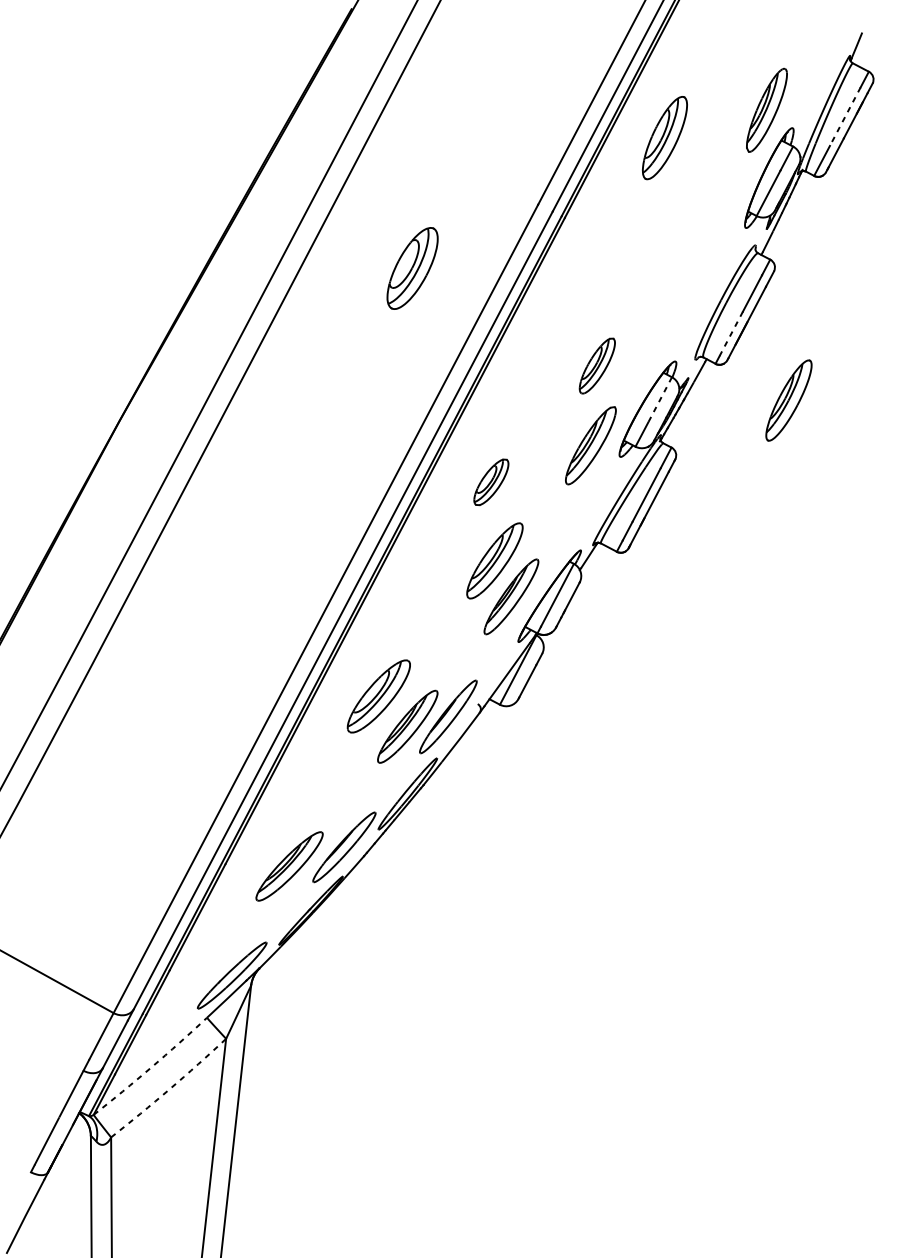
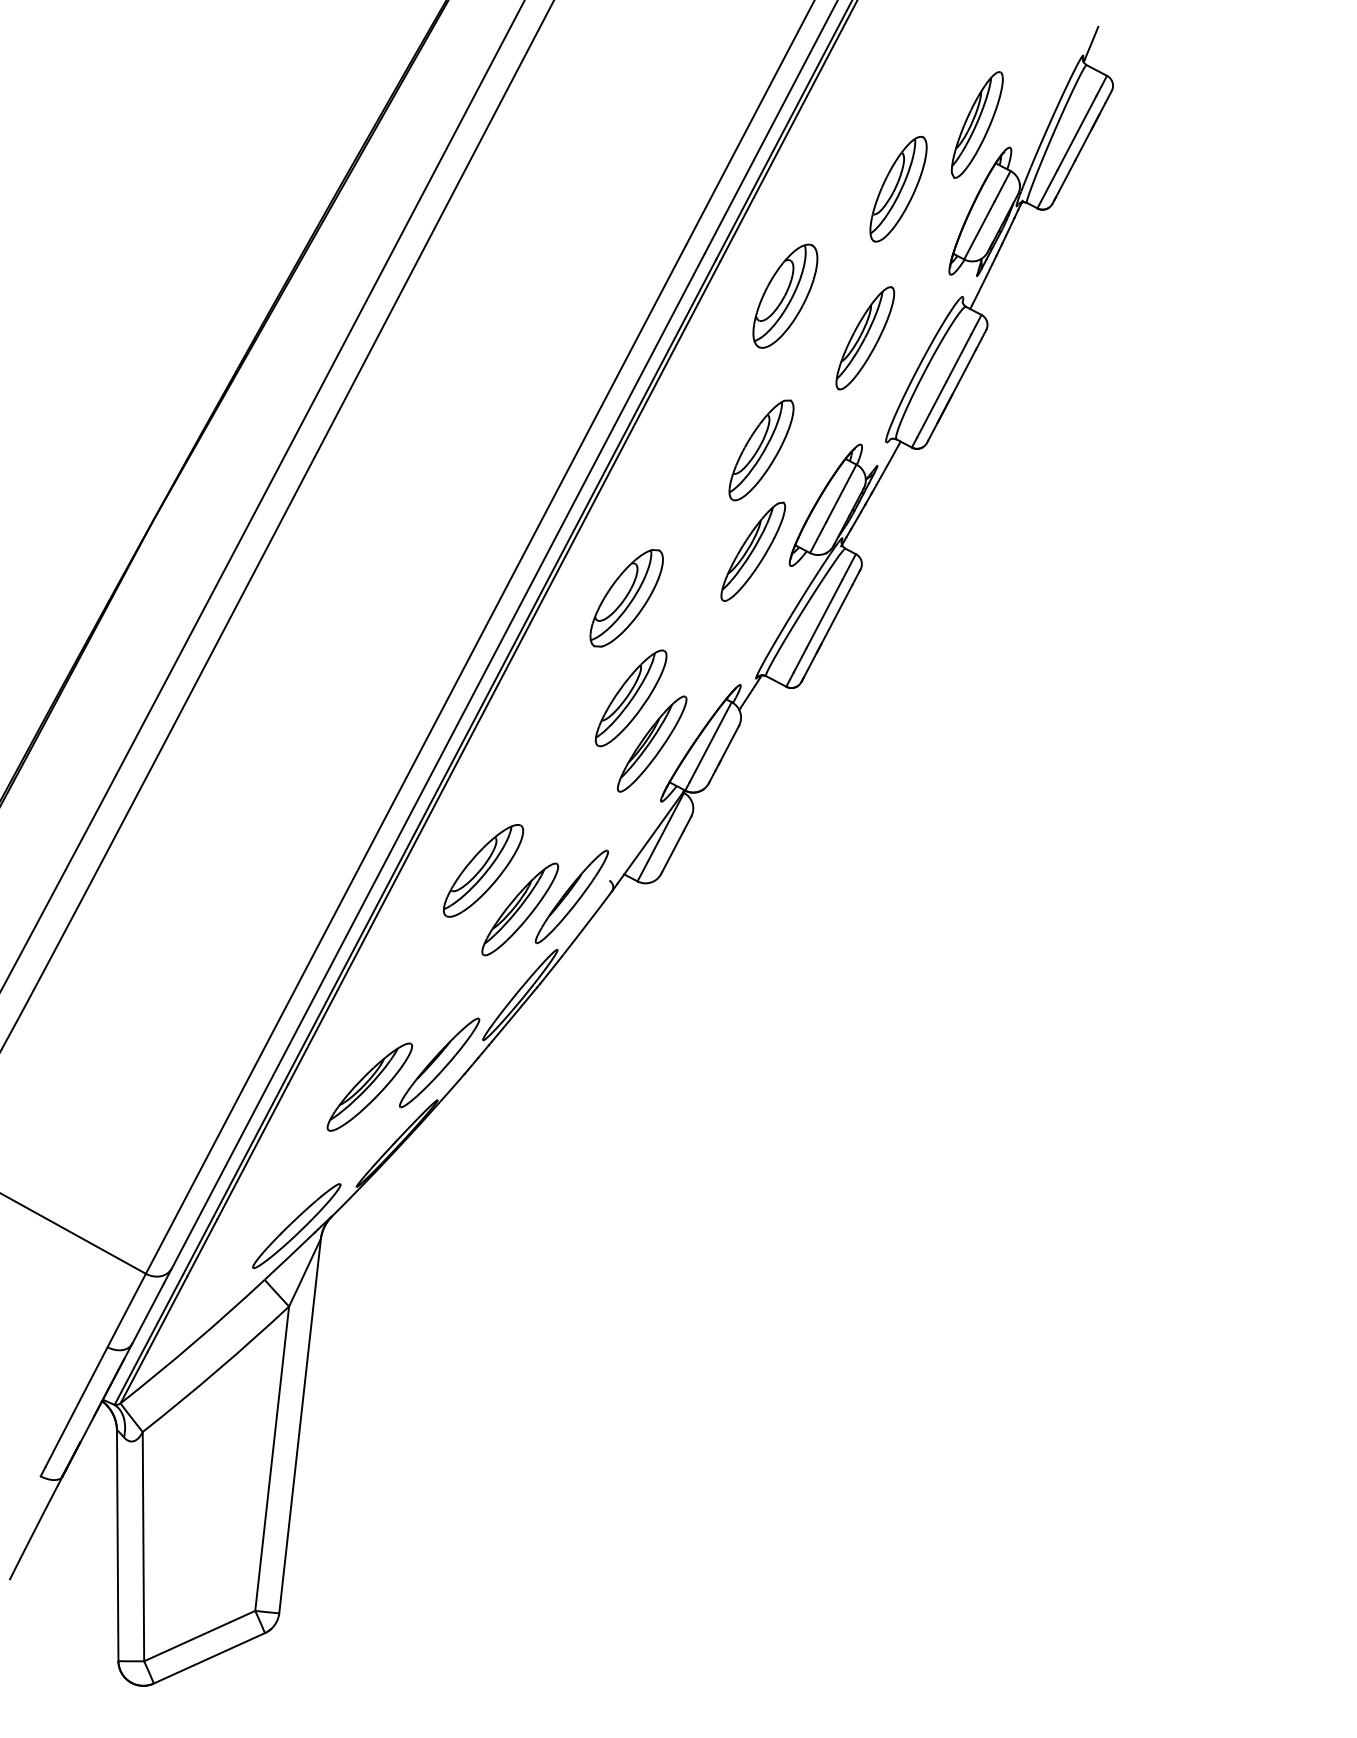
line: (844, 117) -> (1076, 133), dashed -> solid
part: (664, 137) -> (898, 188), moved
part: (412, 267) -> (785, 295), moved
line: (730, 333) -> (931, 409), dashed -> solid
part: (597, 366) -> (761, 450), size x1.43
line: (660, 399) -> (841, 493), dashed -> solid
part: (789, 400) -> (865, 338), moved
part: (491, 482) -> (626, 598), size x1.67
arc: (151, 1067) -> (193, 1343), dashed -> solid
arc: (169, 1089) -> (217, 1370), dashed -> solid

